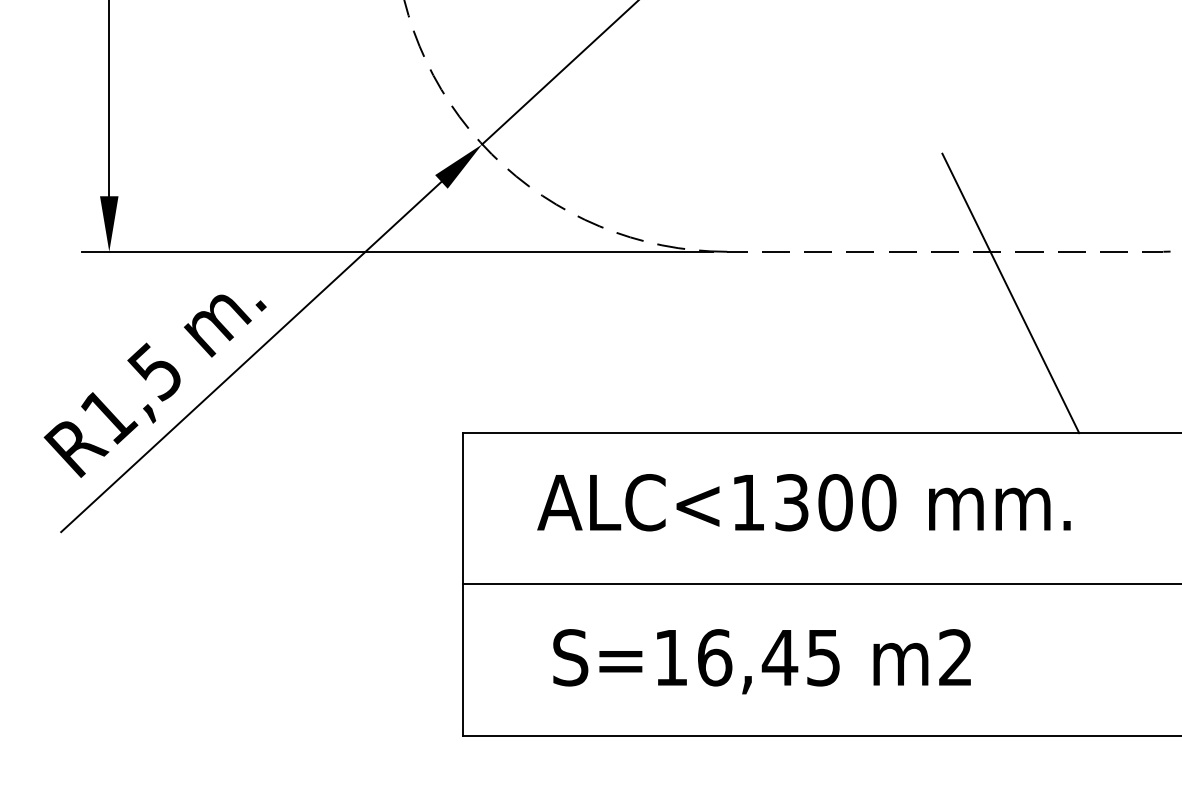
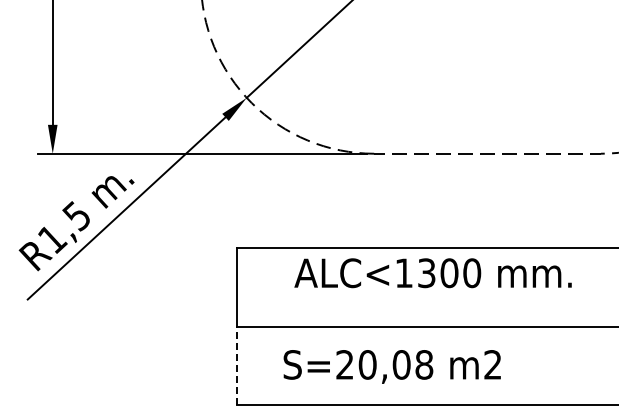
line: (1010, 293) -> (521, 175), removed
text: (802, 503) -> (432, 273), moved
text: (747, 657) -> (384, 364), S=16,45 -> S=20,08
line: (462, 658) -> (236, 365), solid -> dashed

